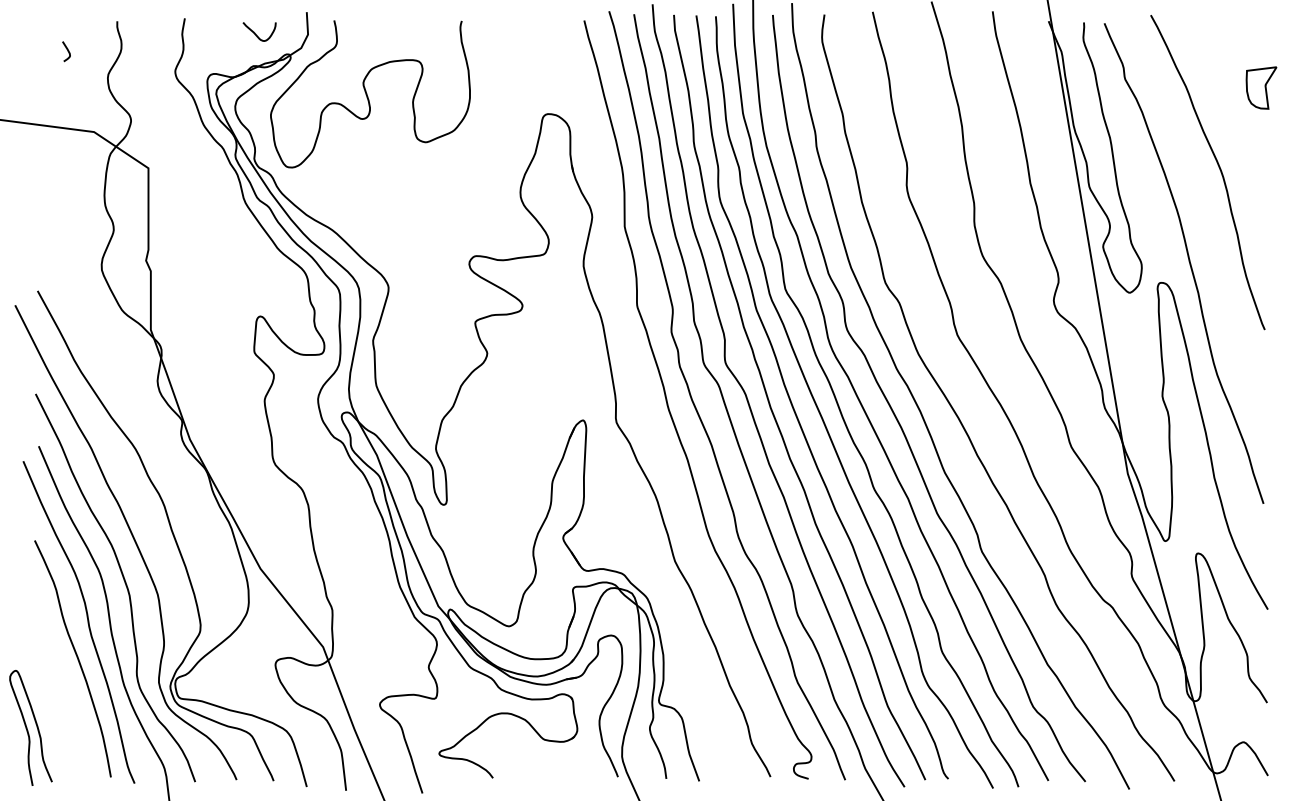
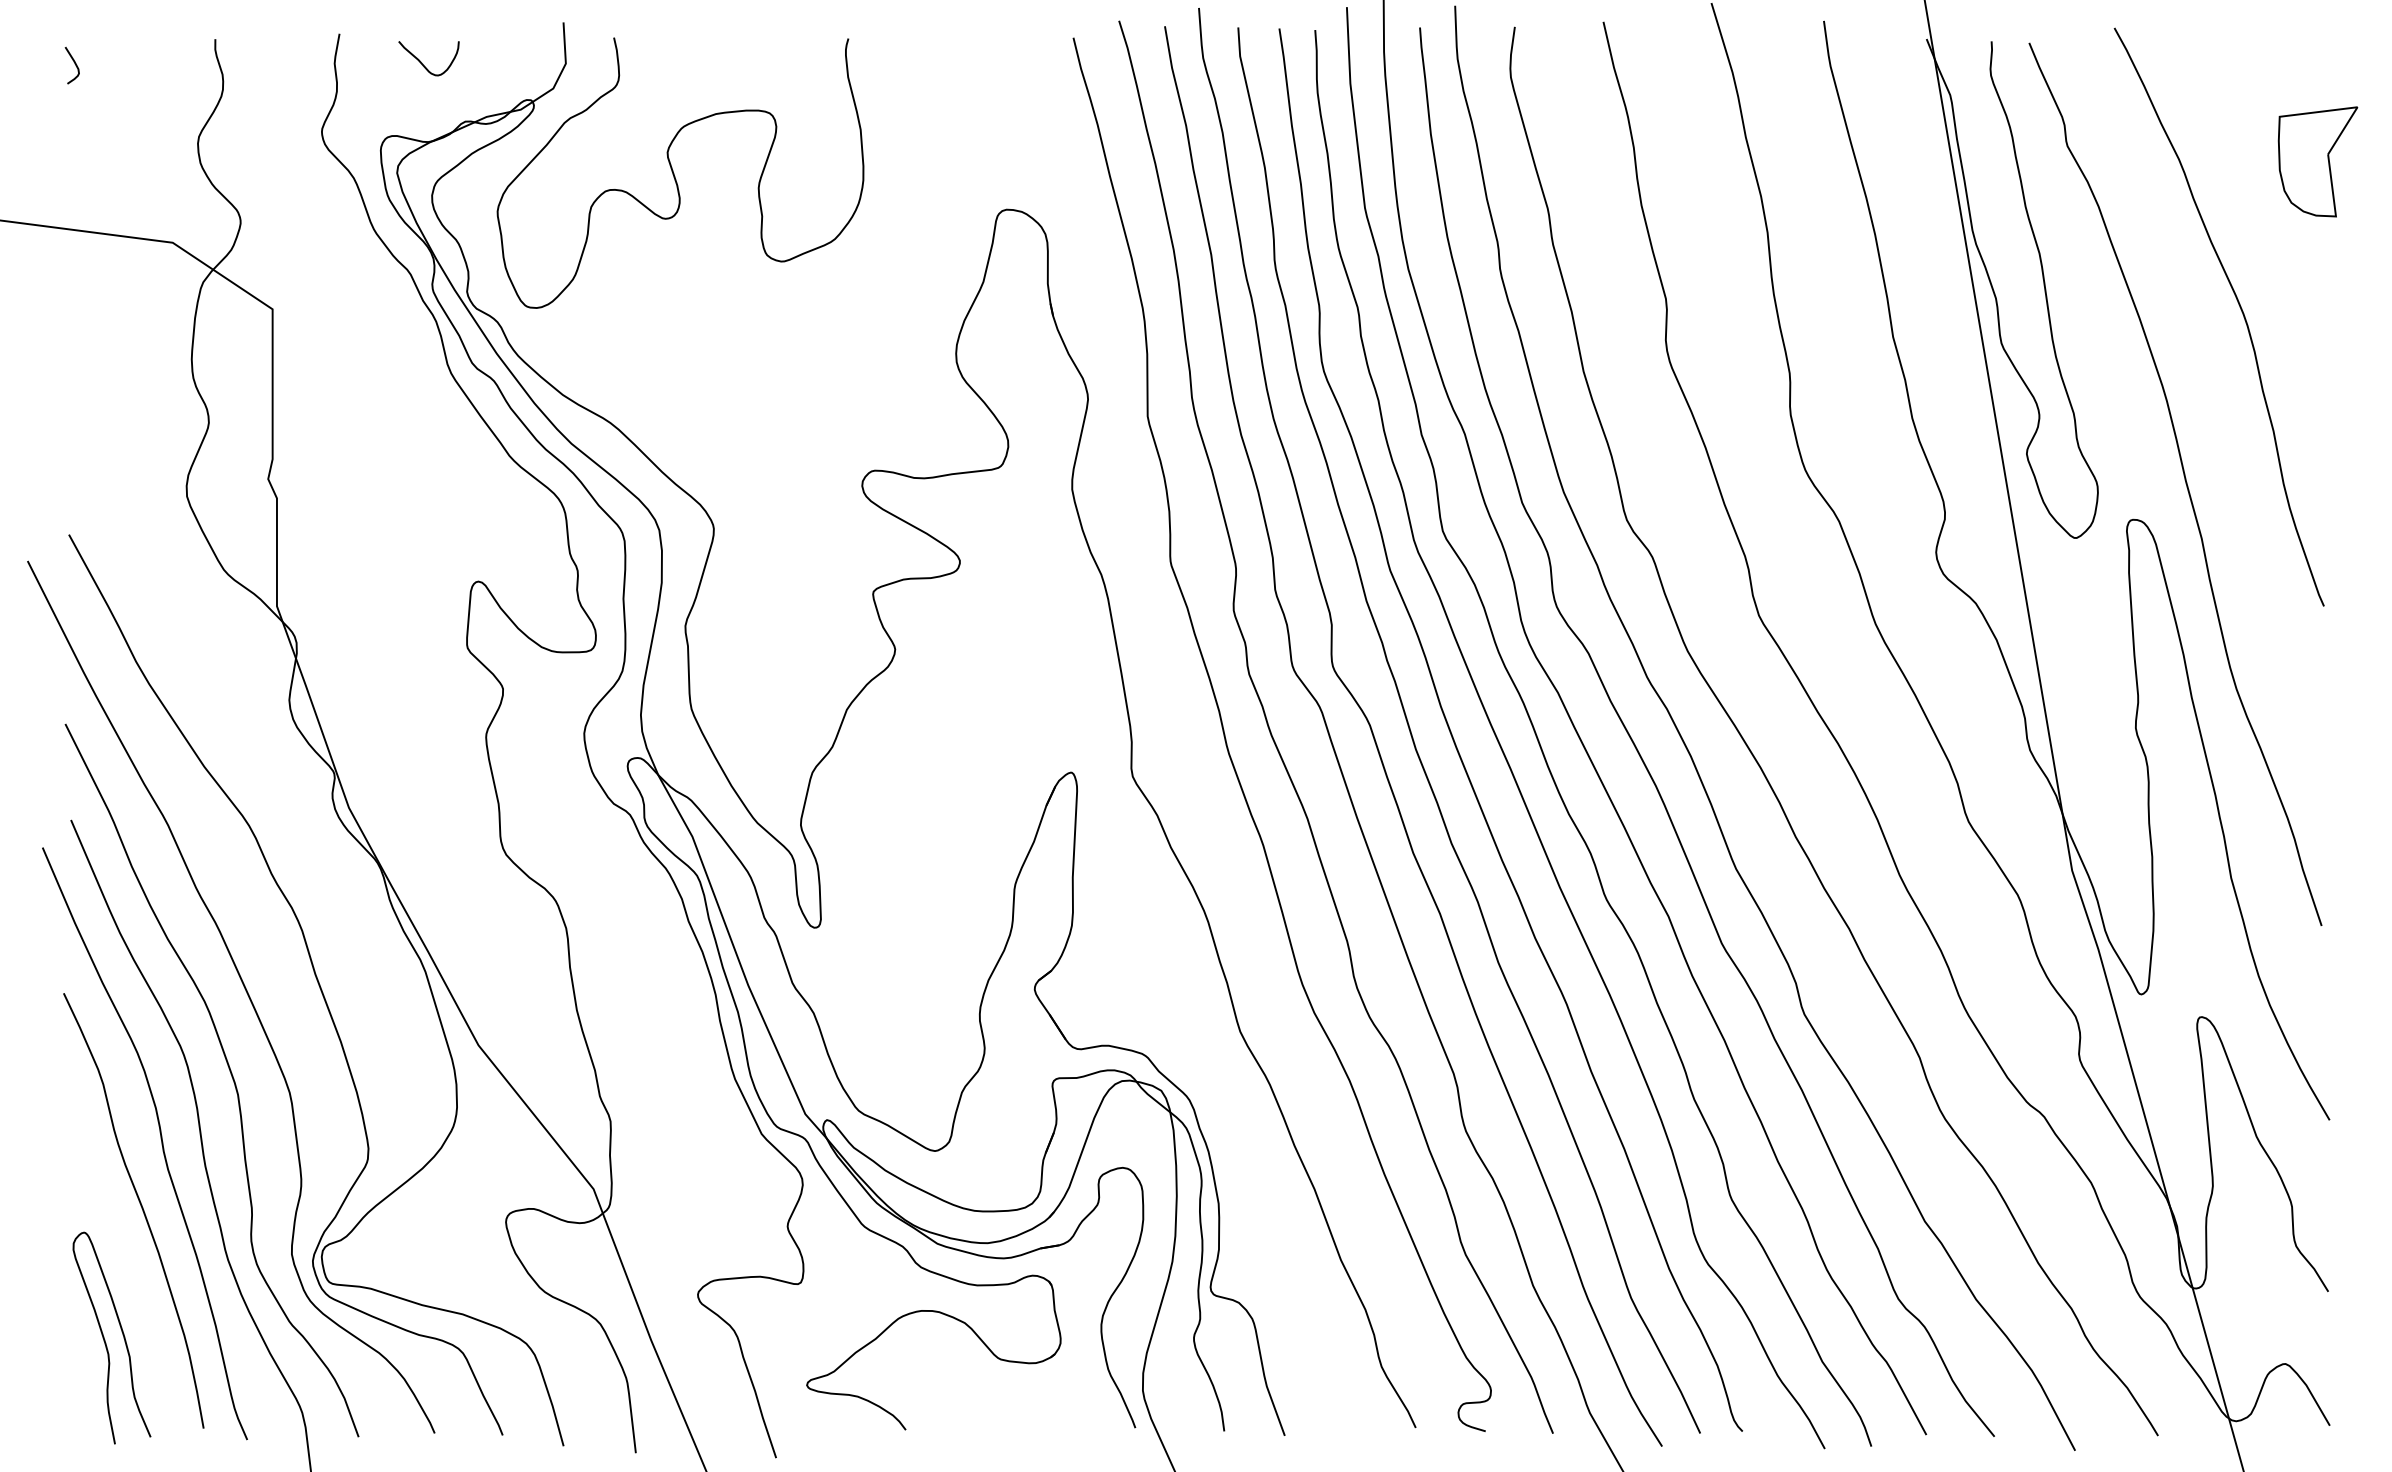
curve: (255, 32) -> (421, 59), moved
curve: (67, 51) -> (74, 65), moved
part: (1261, 87) -> (2317, 160), size x1.43
curve: (27, 727) -> (105, 1336), moved

